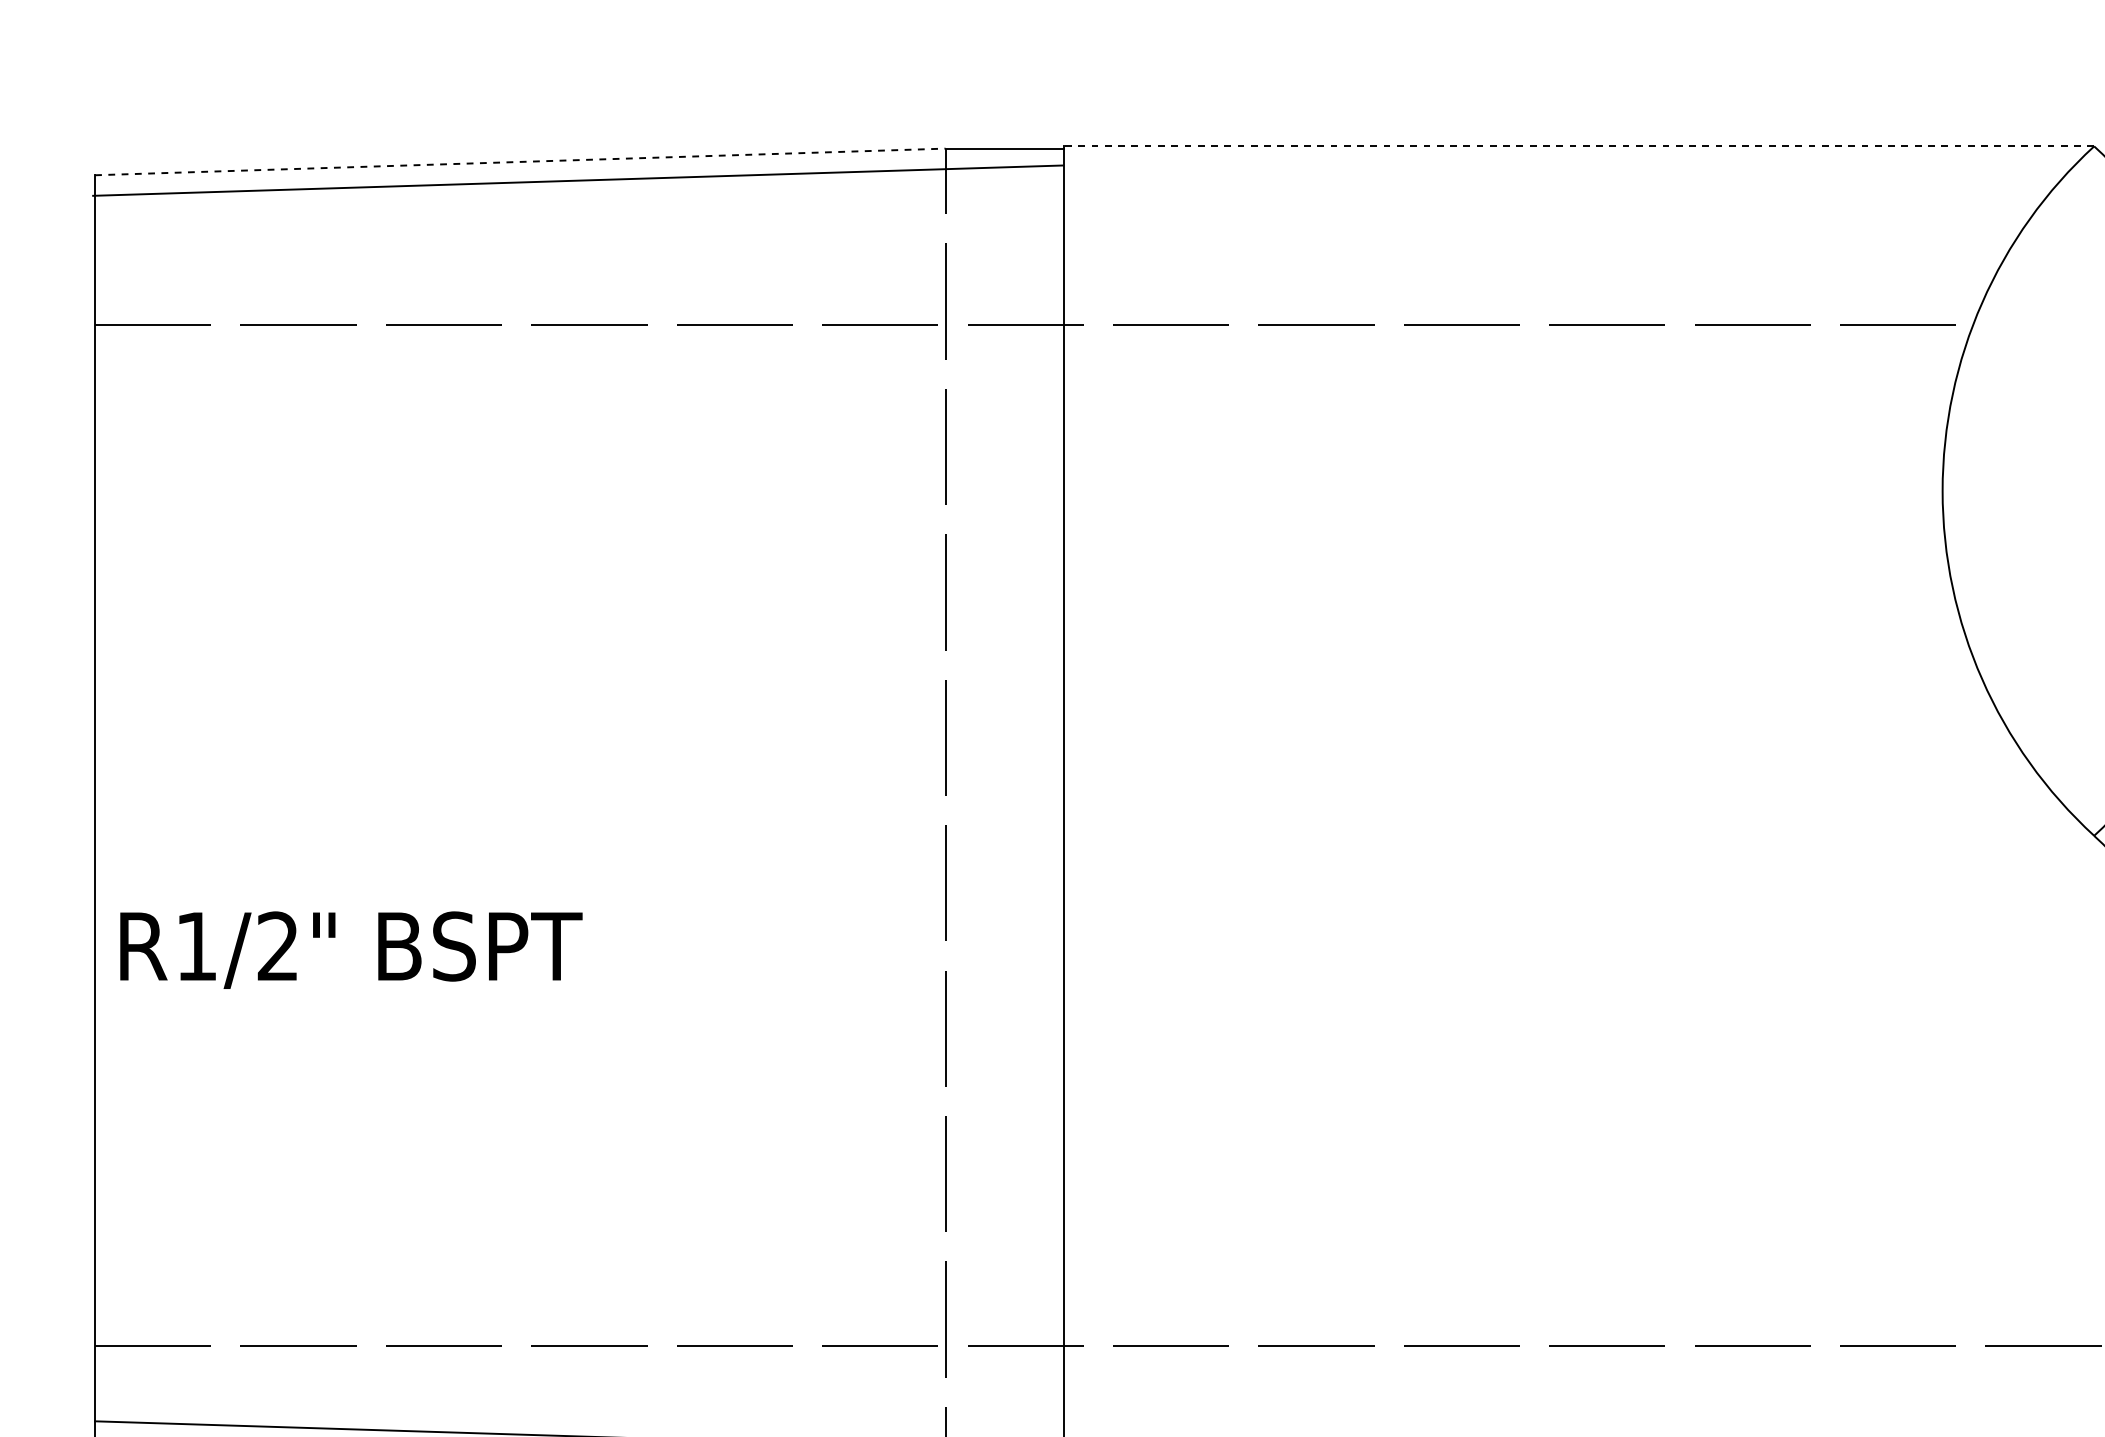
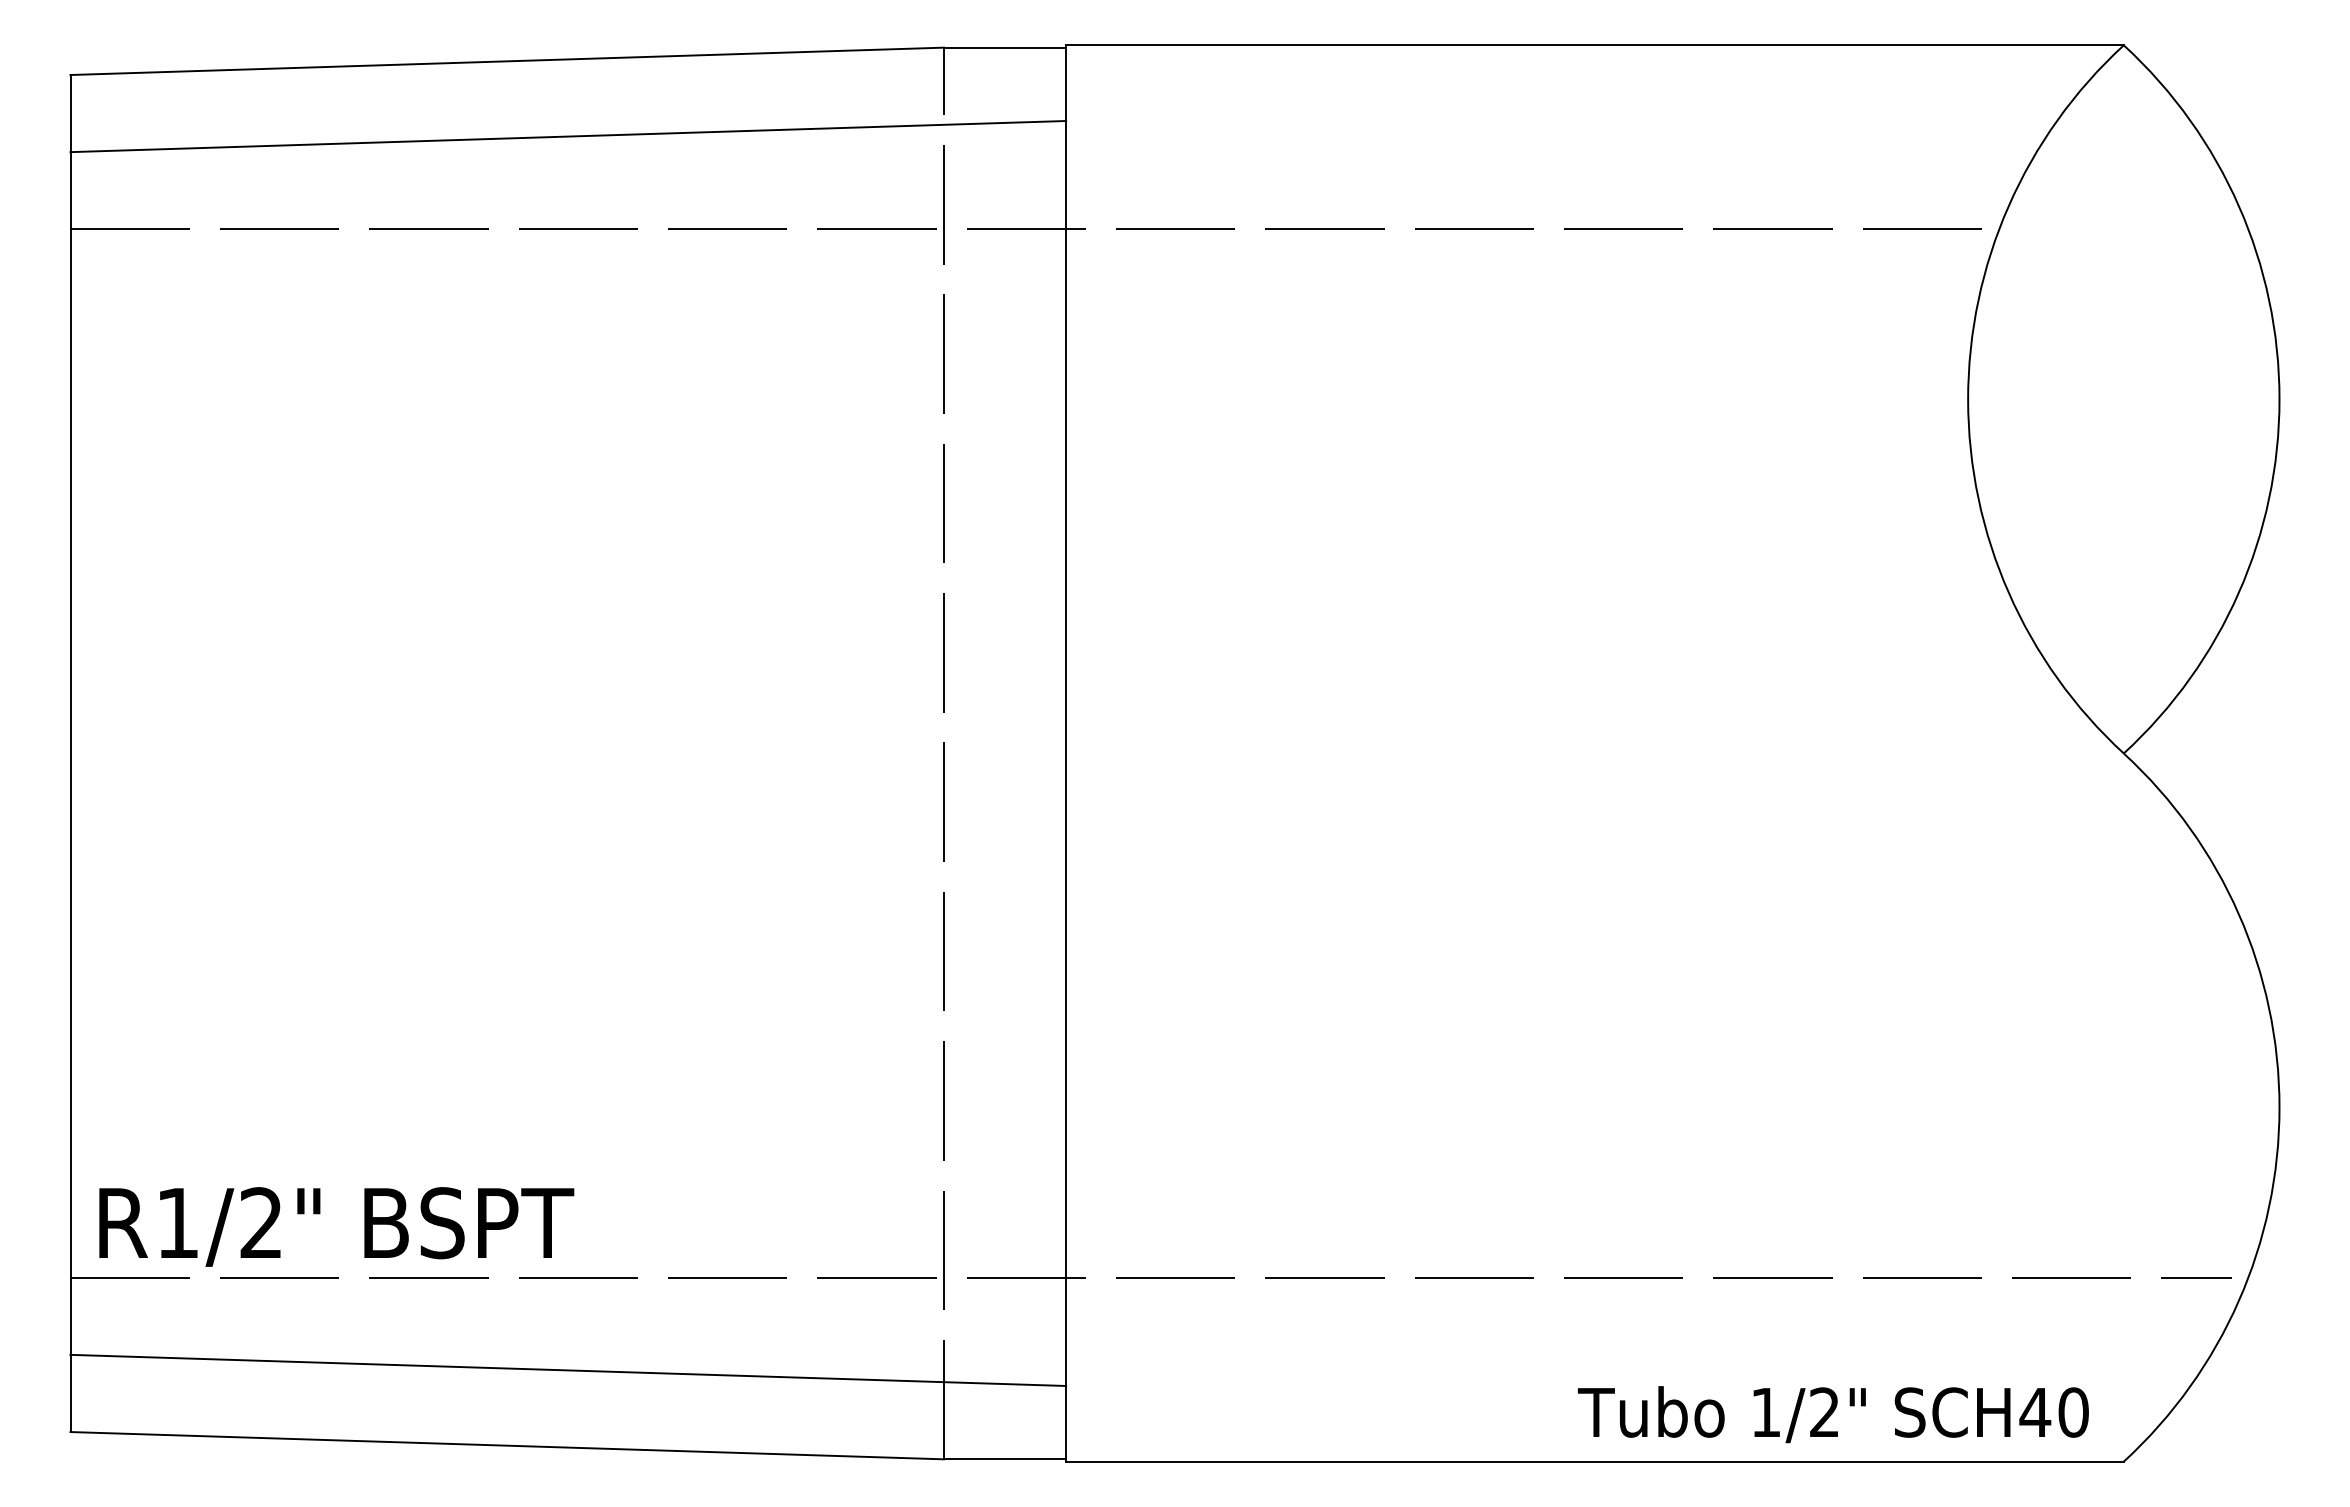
line: (1578, 146) -> (1594, 45), dashed -> solid
line: (520, 162) -> (507, 61), dashed -> solid
line: (577, 180) -> (568, 136), moved
text: (351, 949) -> (336, 1226), moved

